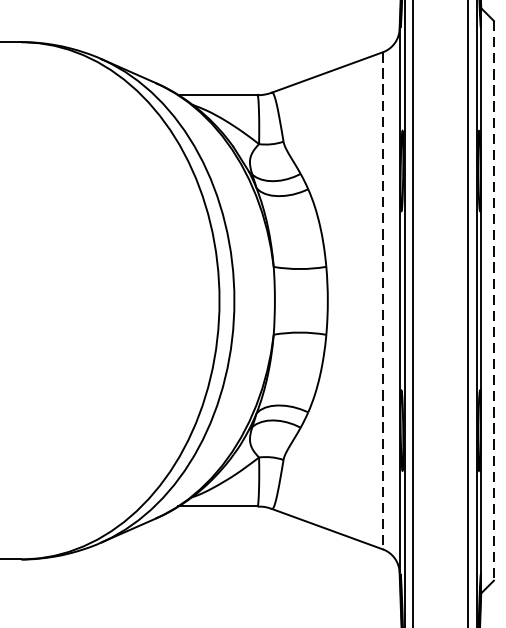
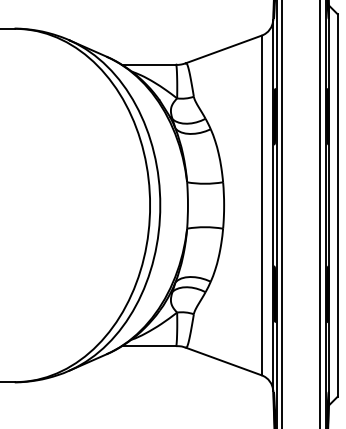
line: (382, 300) -> (261, 205), dashed -> solid
line: (493, 300) -> (337, 205), dashed -> solid

